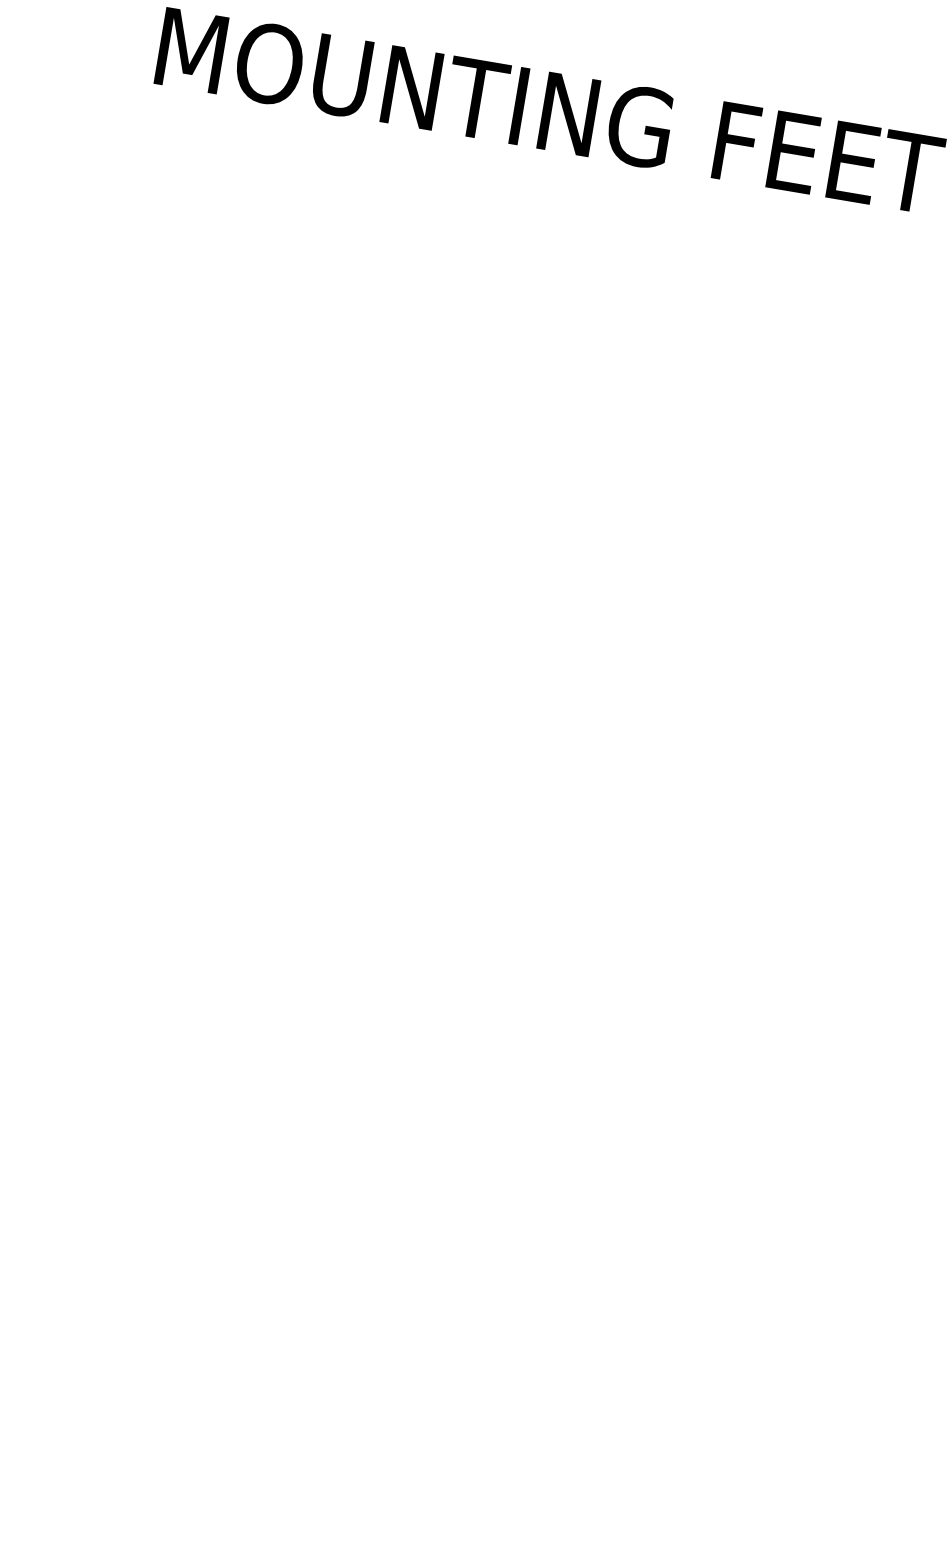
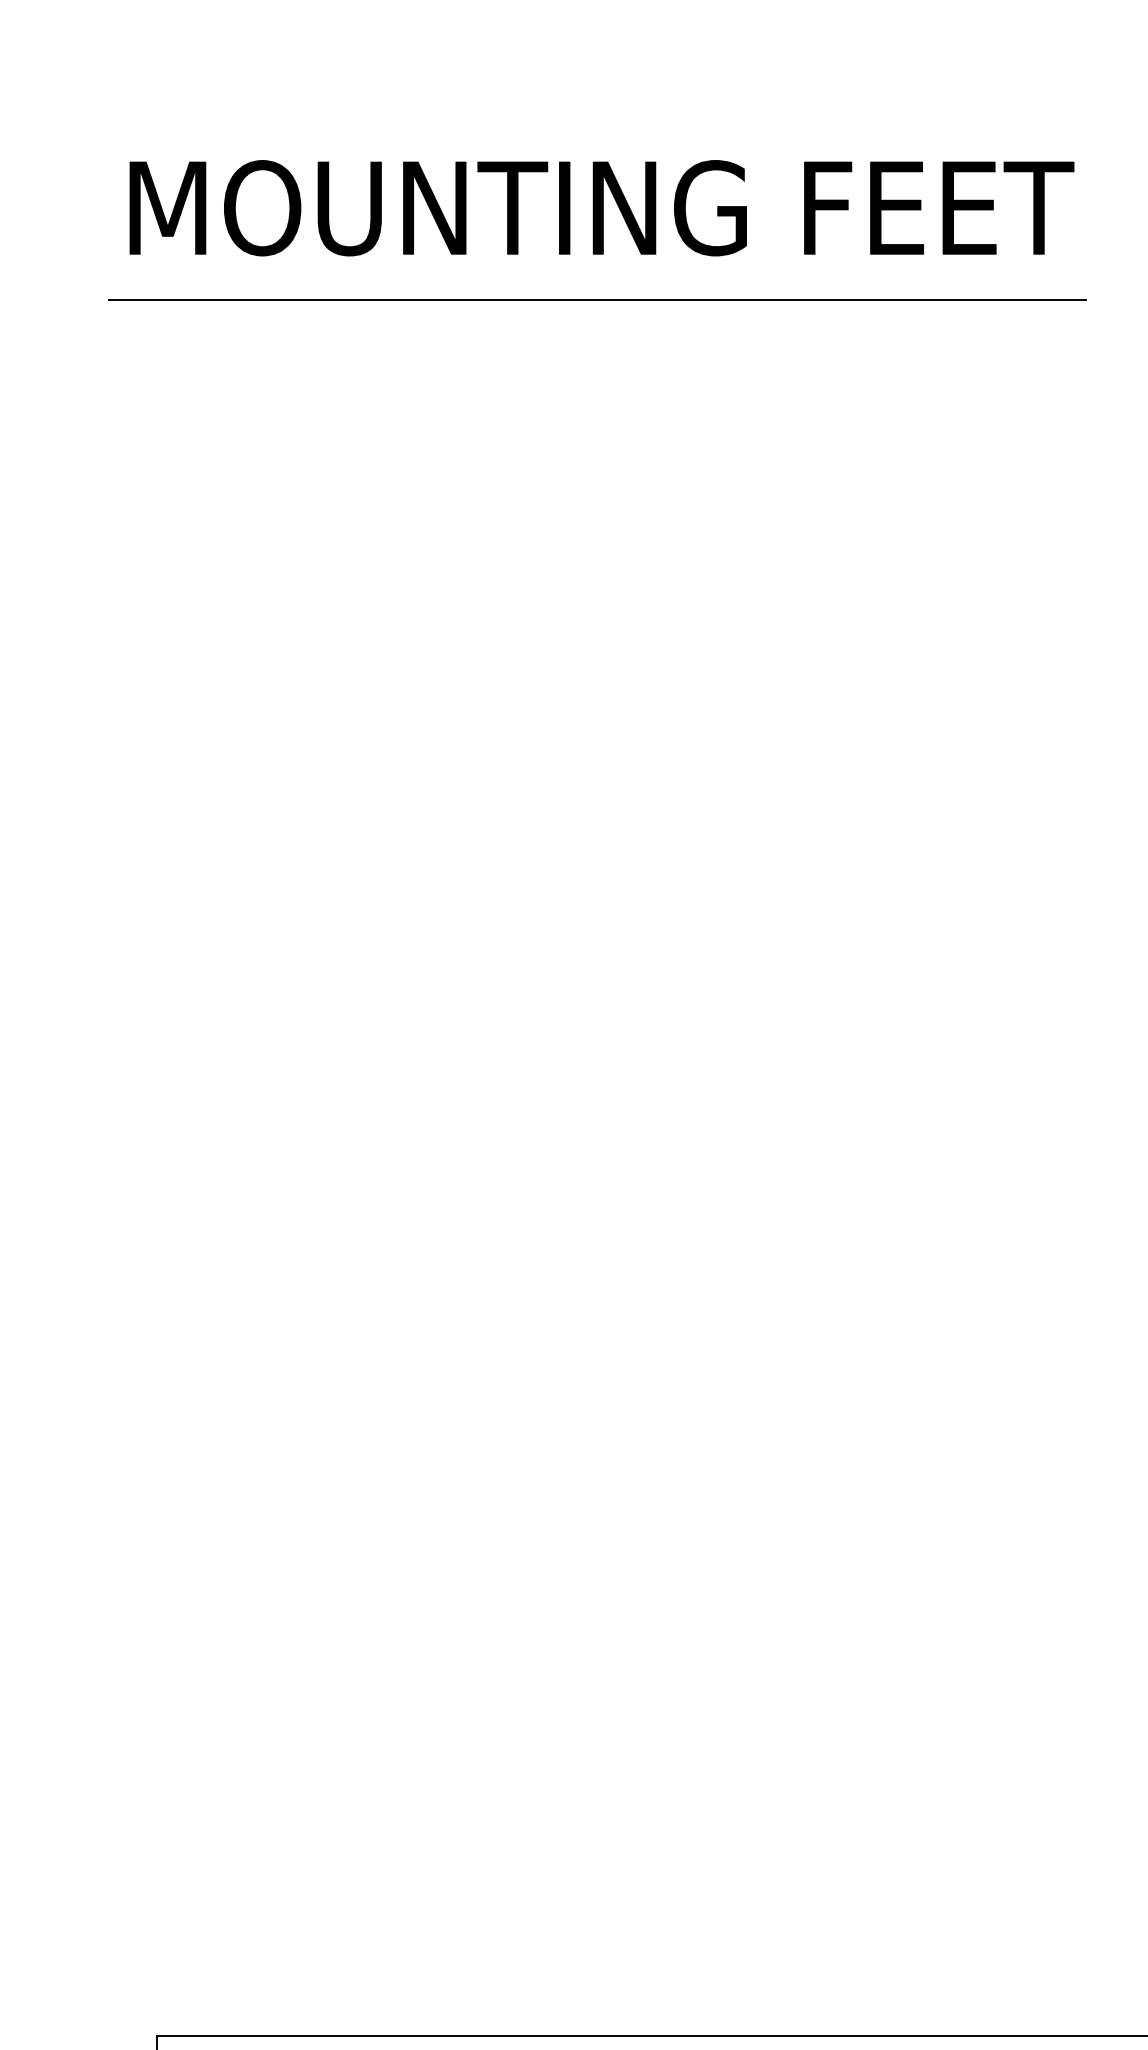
line: (533, 186) -> (597, 300), added

